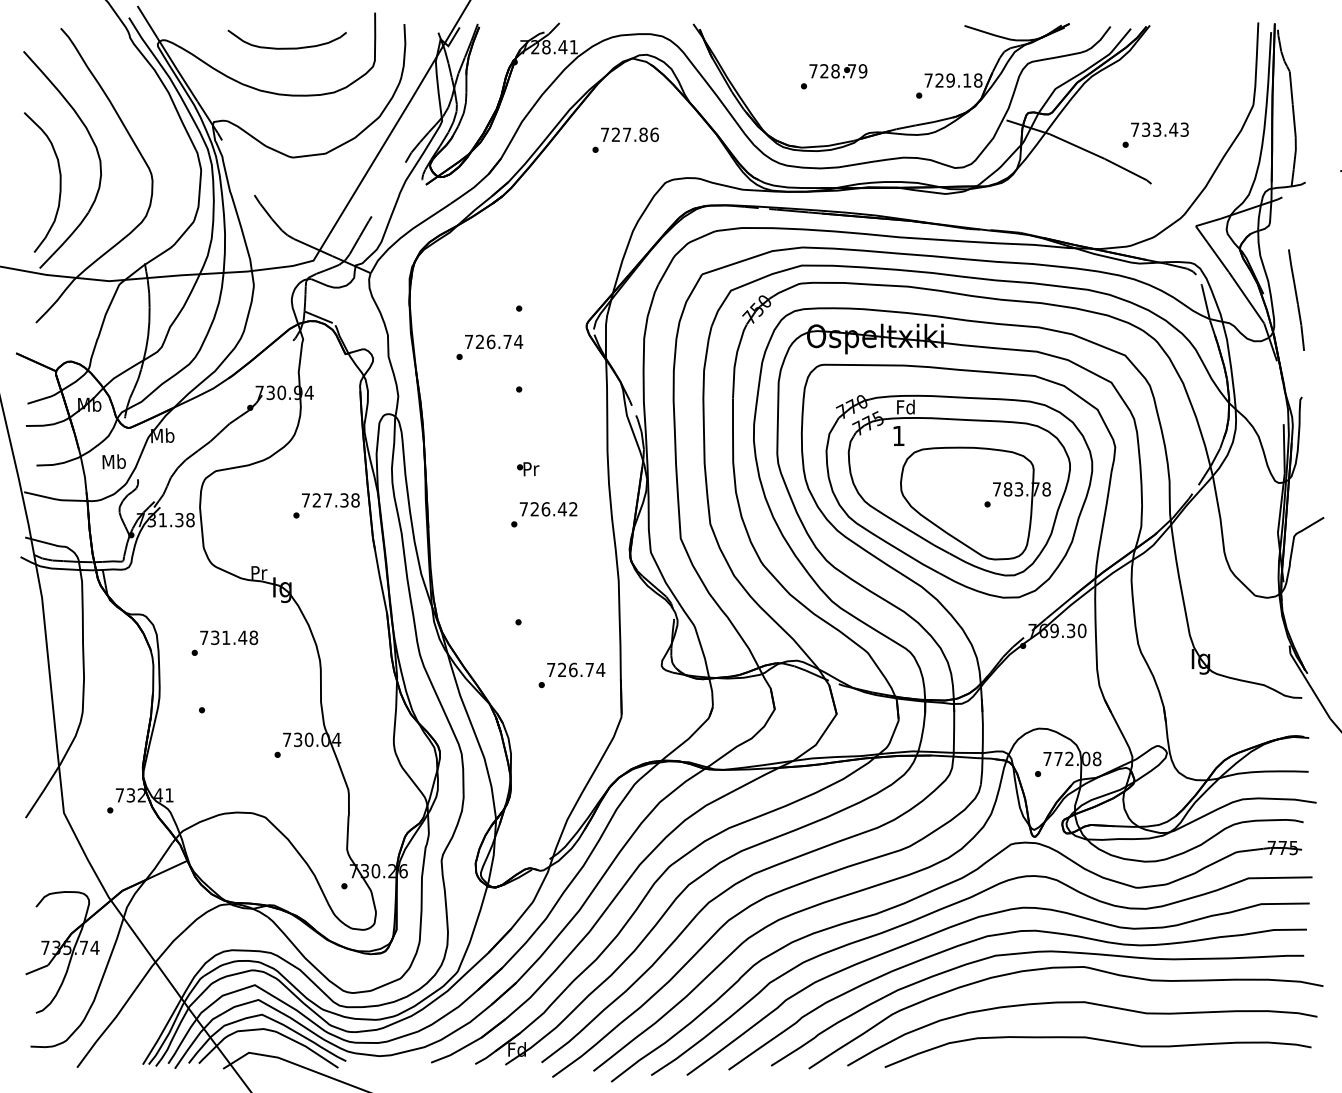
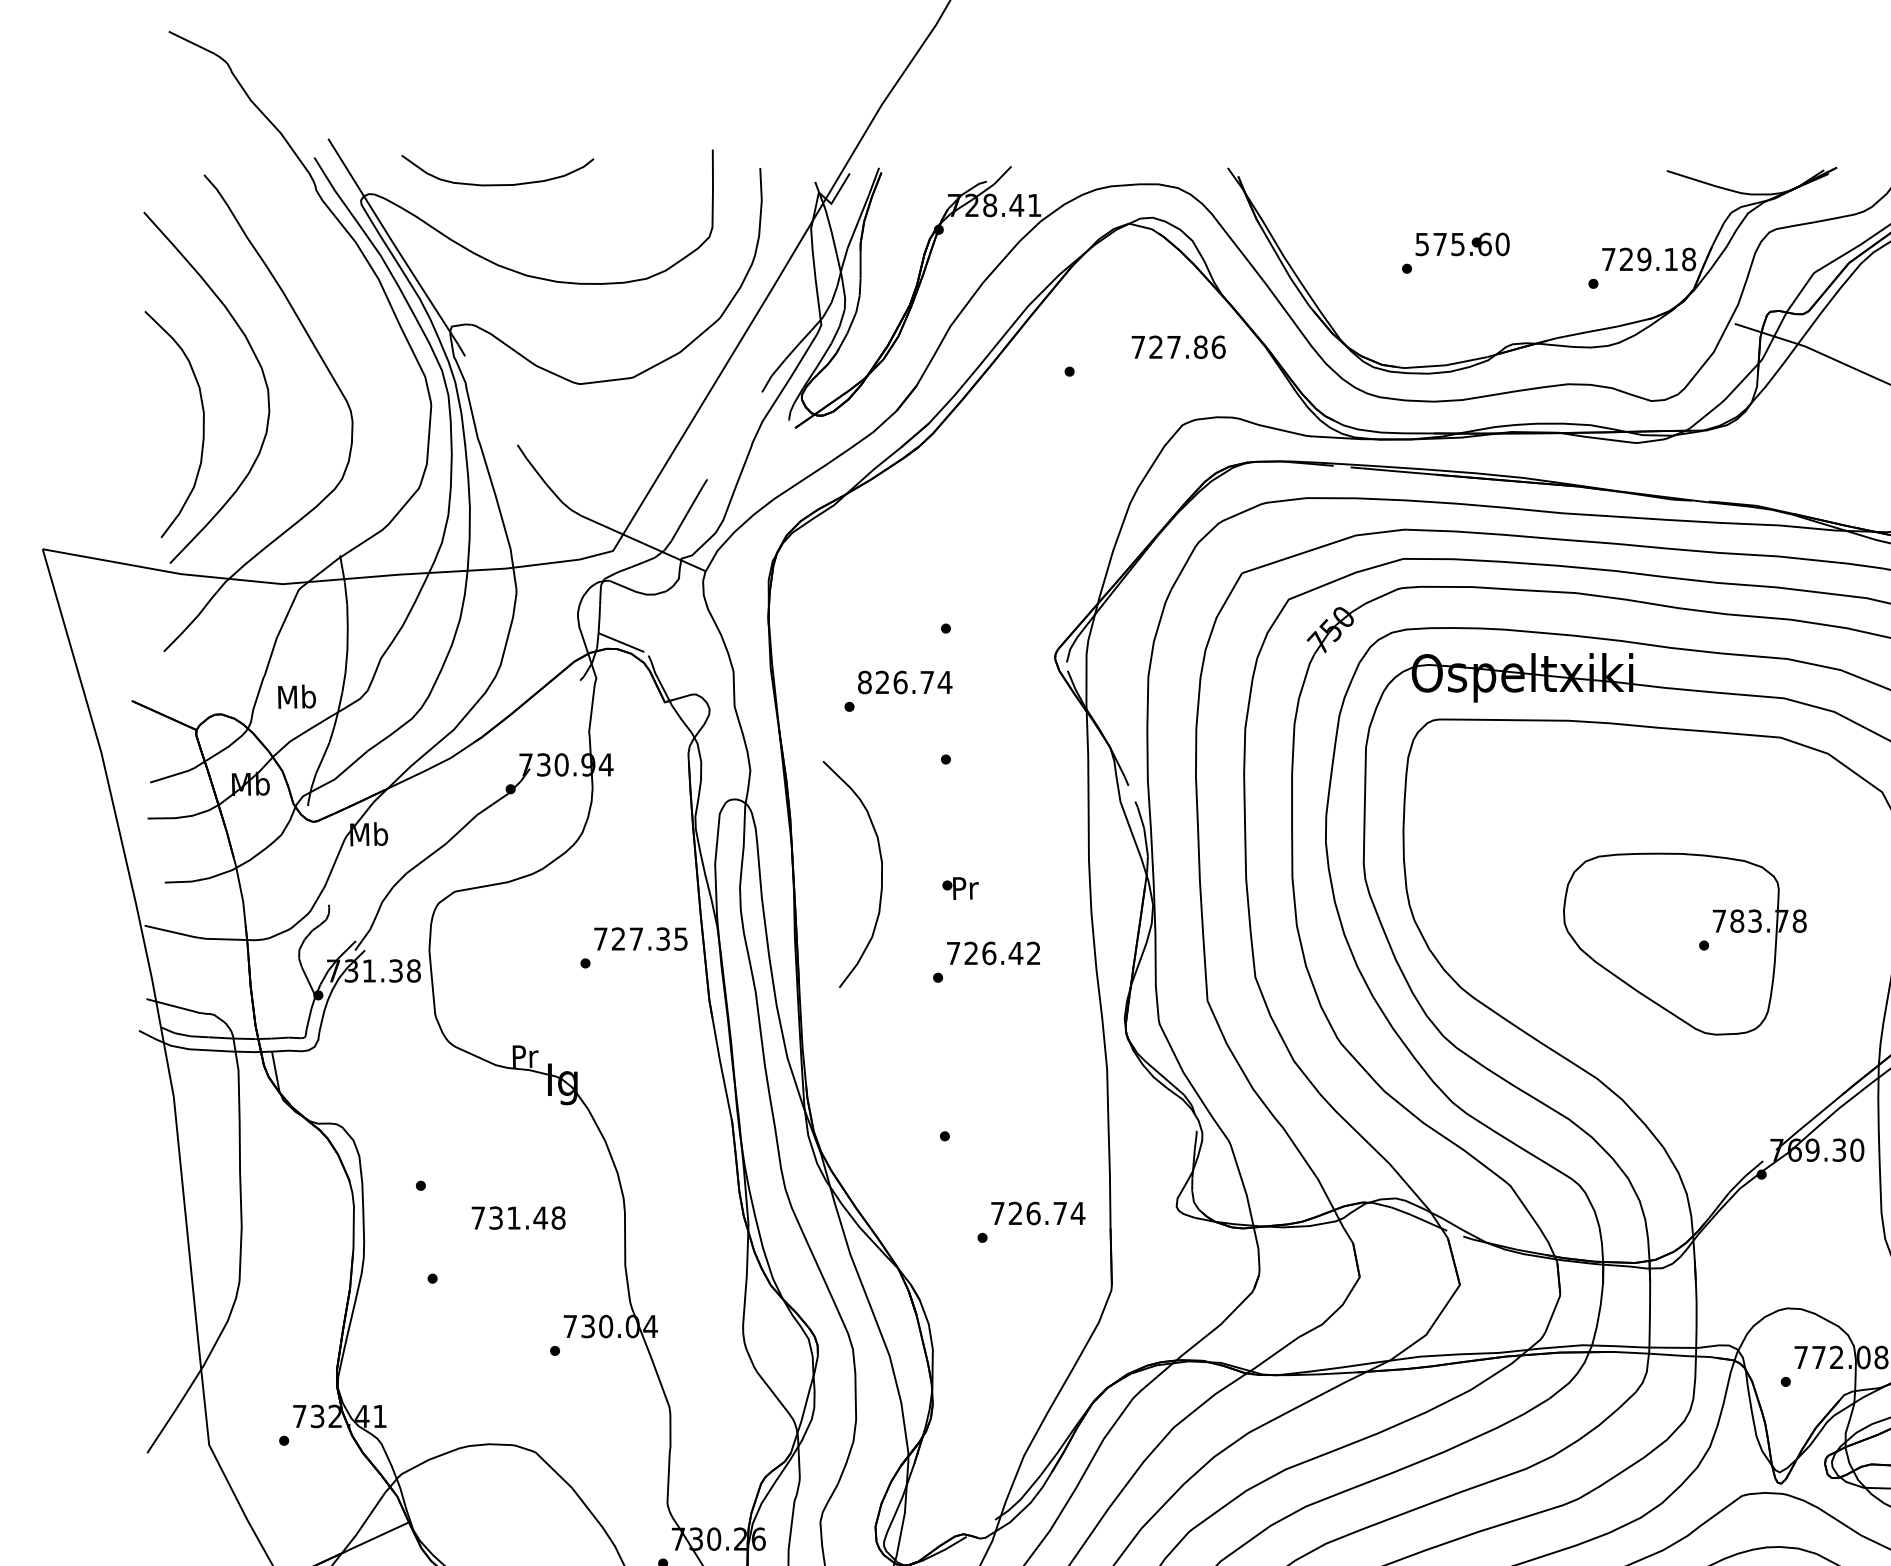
curve: (286, 47) -> (496, 183), moved
text: (838, 71) -> (1462, 244), 728.79 -> 575.60
text: (629, 134) -> (1177, 346), moved
text: (468, 341) -> (863, 681), 726.74 -> 826.74
curve: (478, 460) -> (880, 874), added
text: (113, 461) -> (295, 696), moved
part: (959, 496) -> (1658, 932), removed
text: (355, 500) -> (681, 939), 727.38 -> 727.35
text: (229, 637) -> (519, 1217), moved

